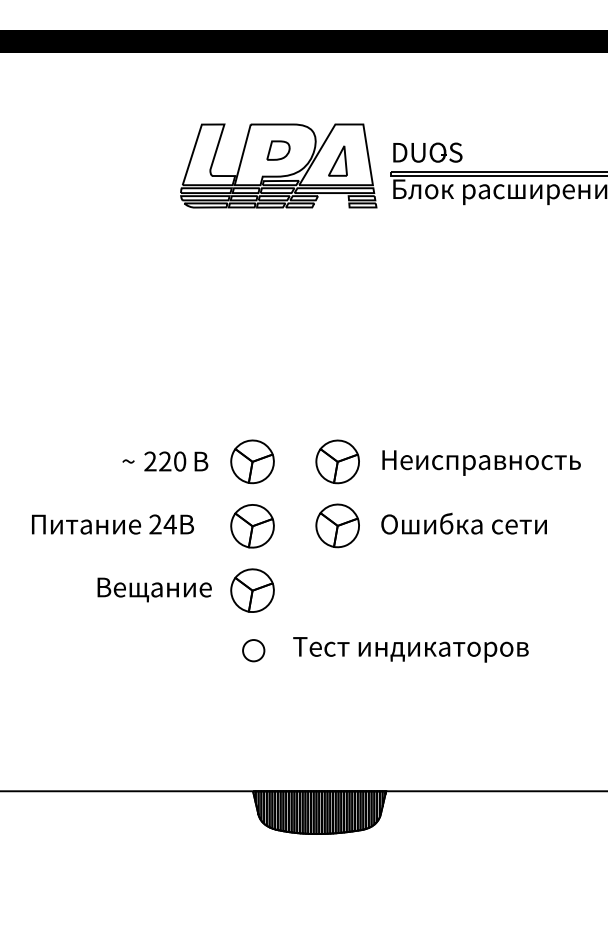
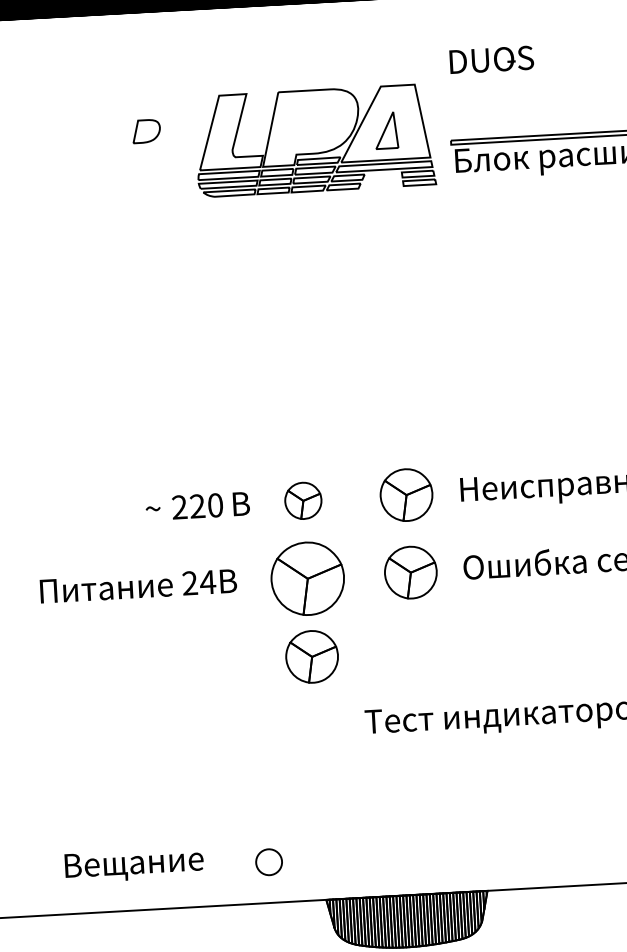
part: (278, 150) -> (146, 131), moved
text: (427, 152) -> (491, 59), moved
part: (252, 461) -> (303, 500), size x0.7
part: (252, 526) -> (307, 579), size x1.4
text: (154, 589) -> (134, 864), moved
part: (253, 650) -> (268, 862), moved

